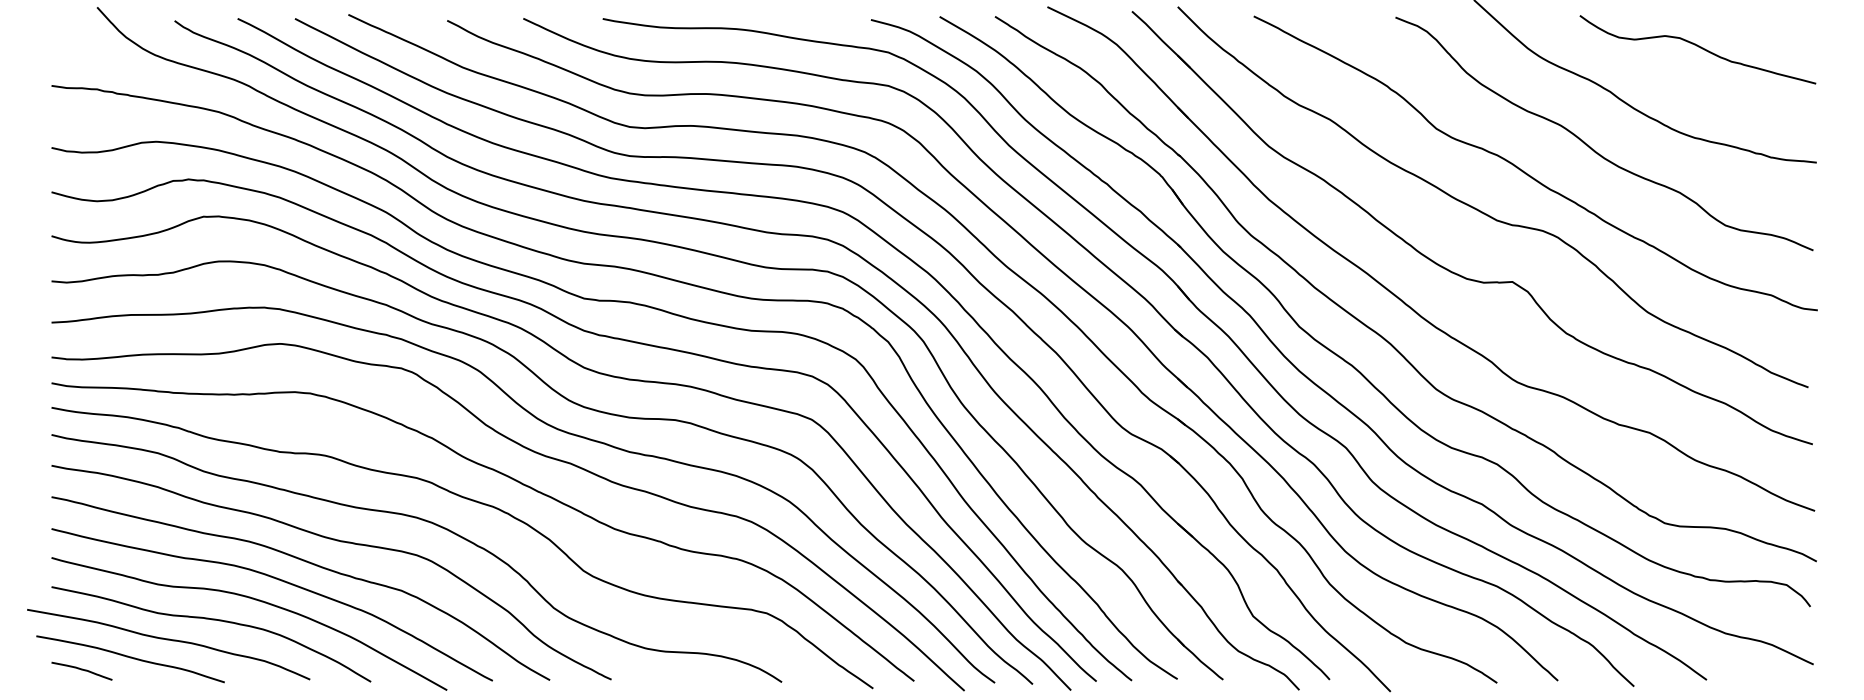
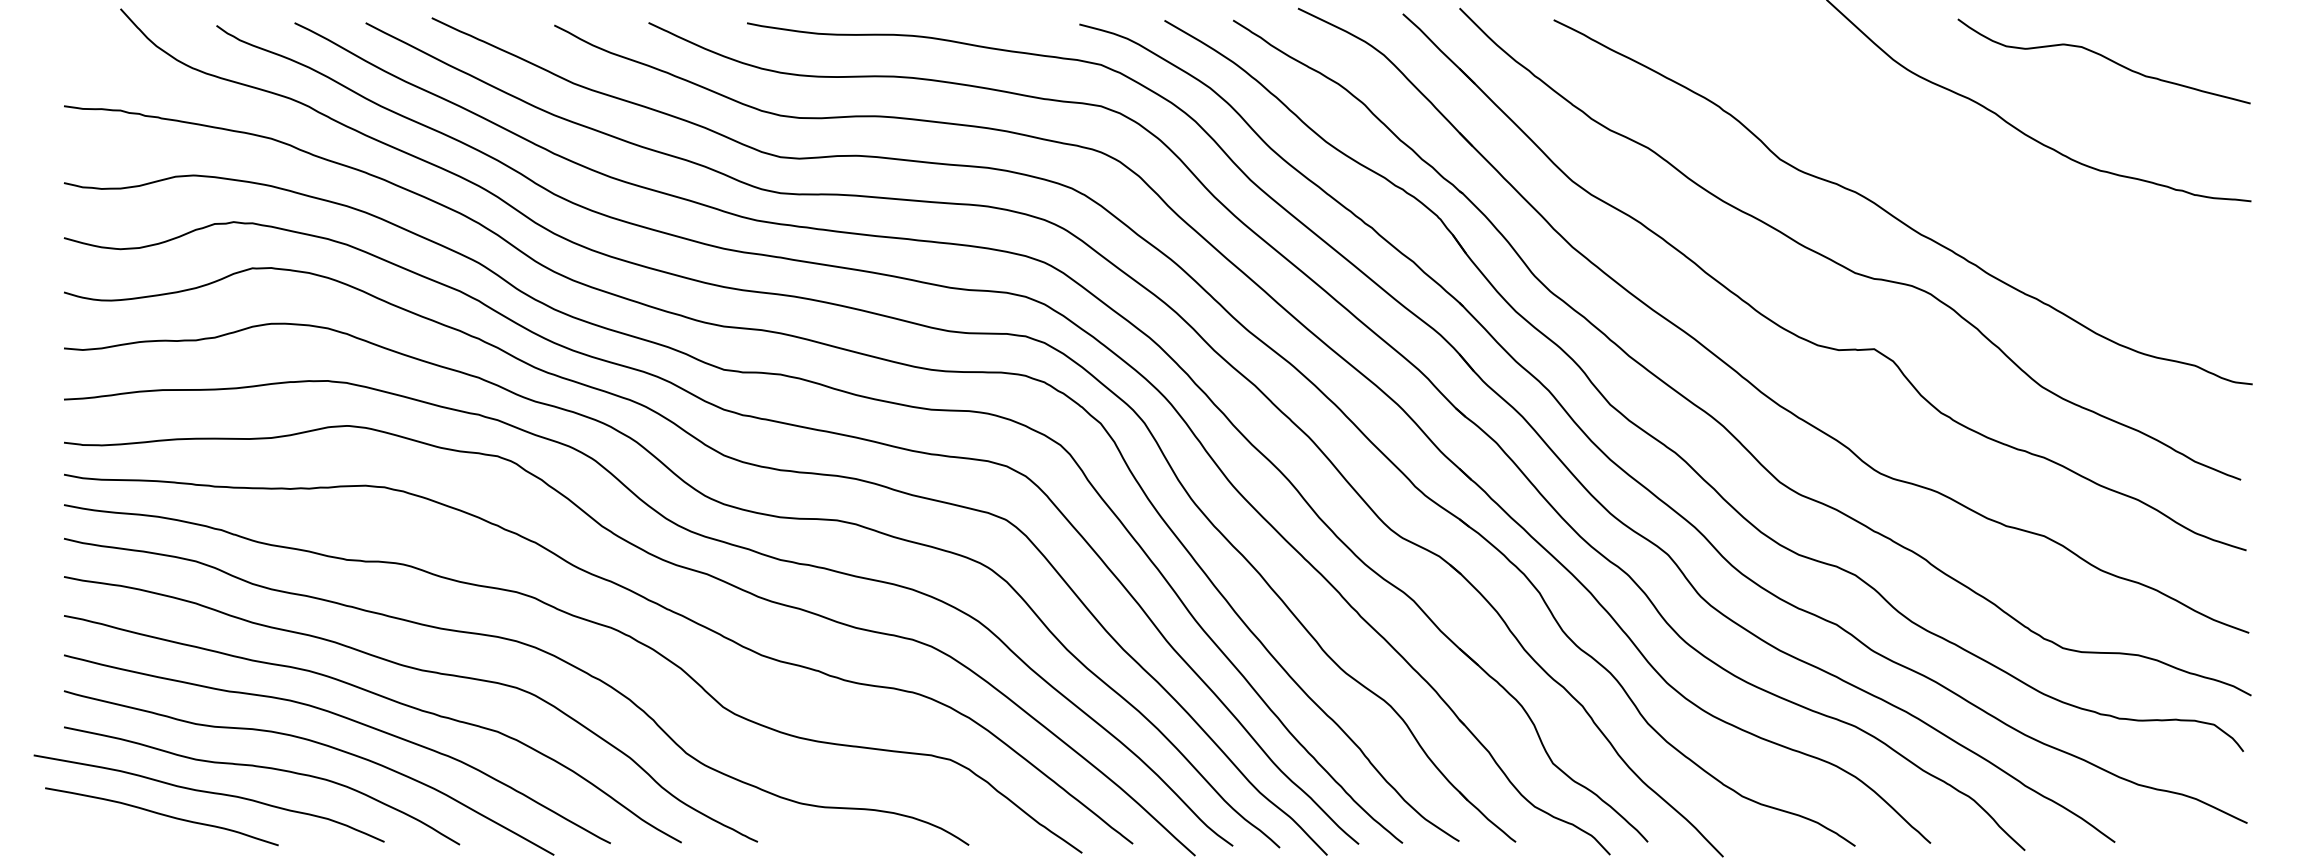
curve: (1592, 148) -> (1973, 183), removed
curve: (81, 670) -> (101, 830), removed

